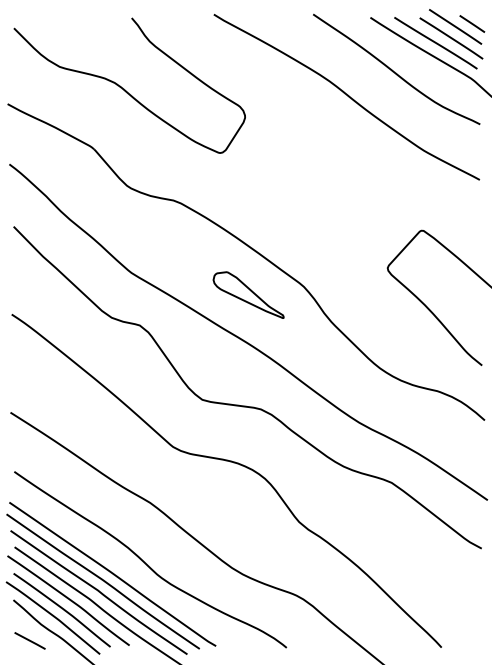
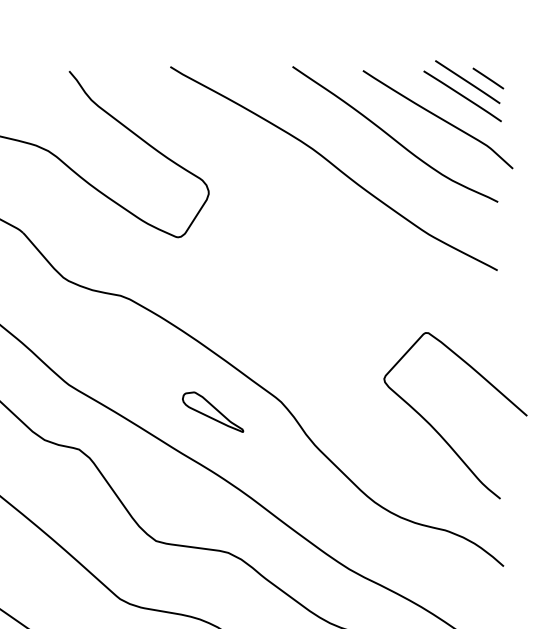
line: (435, 43) -> (443, 102), removed
part: (248, 294) -> (212, 411), size x0.7

